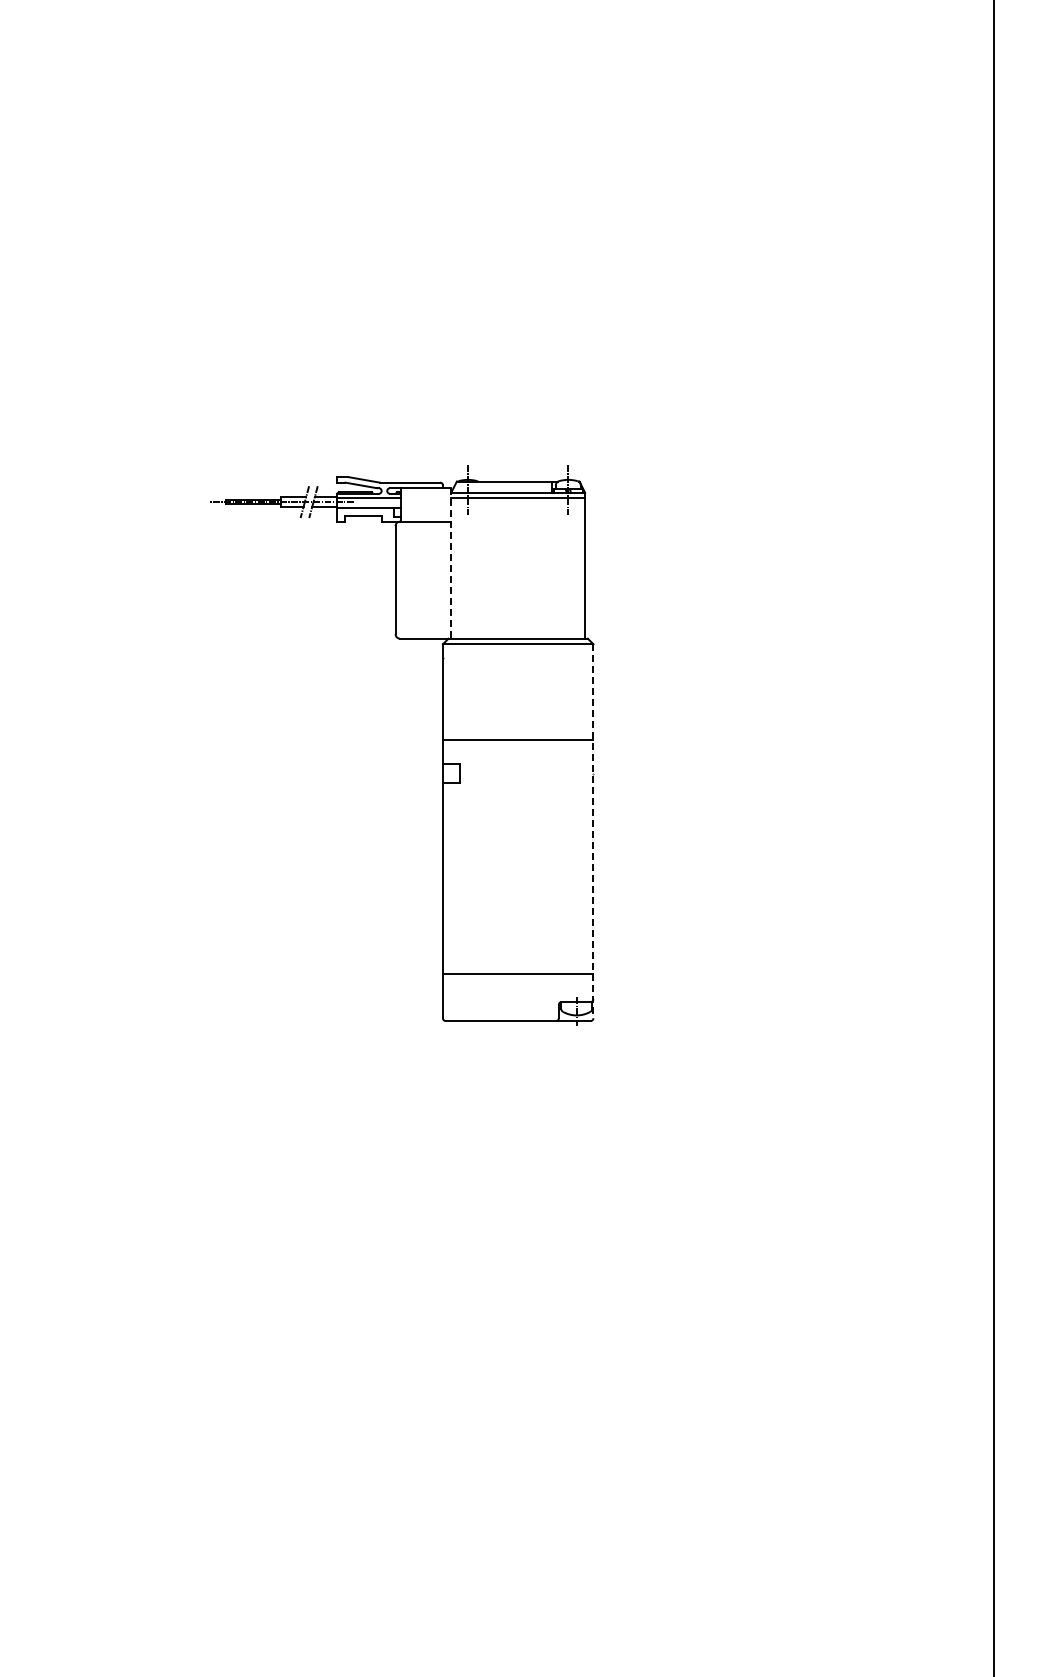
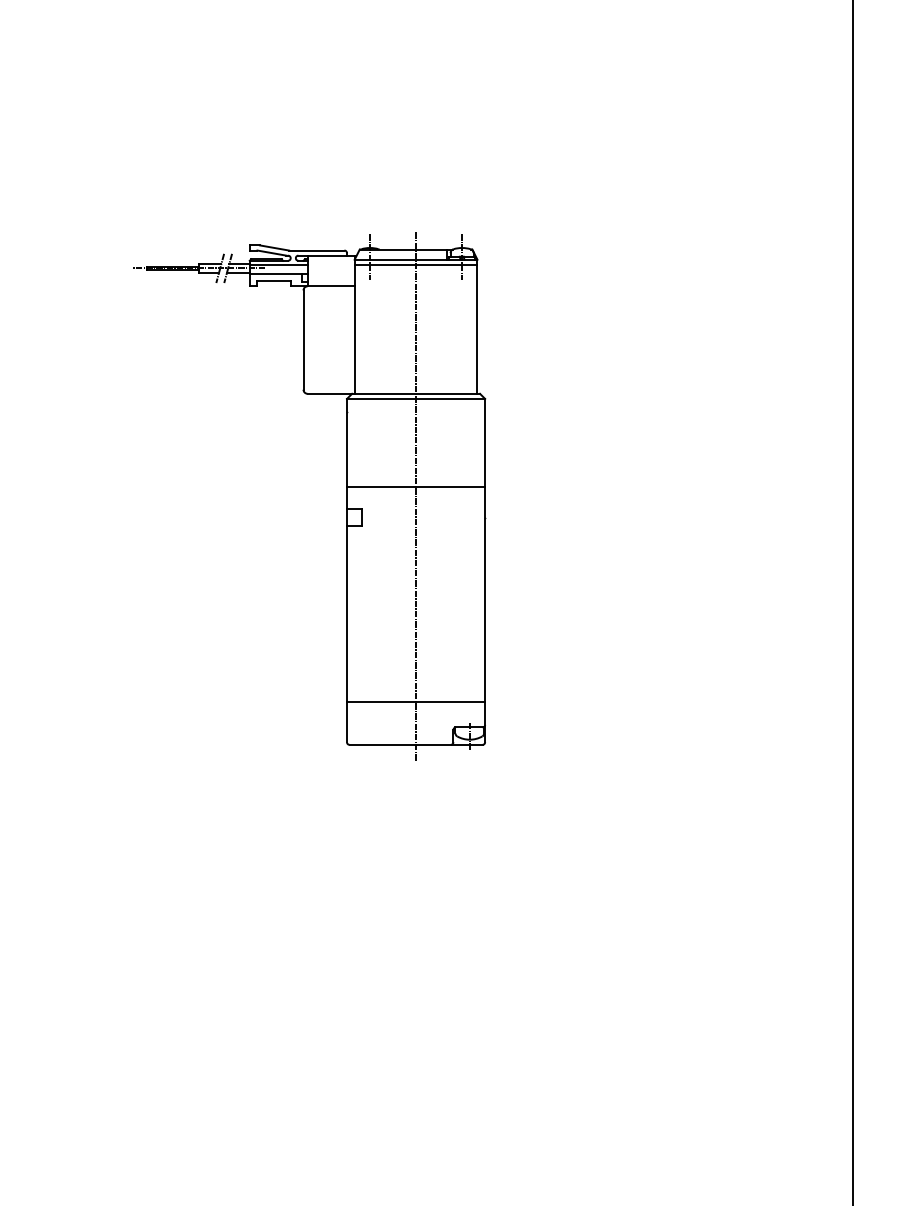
line: (451, 563) -> (354, 324), dashed -> solid
line: (518, 750) -> (416, 496), added
line: (593, 831) -> (485, 570), dashed -> solid

